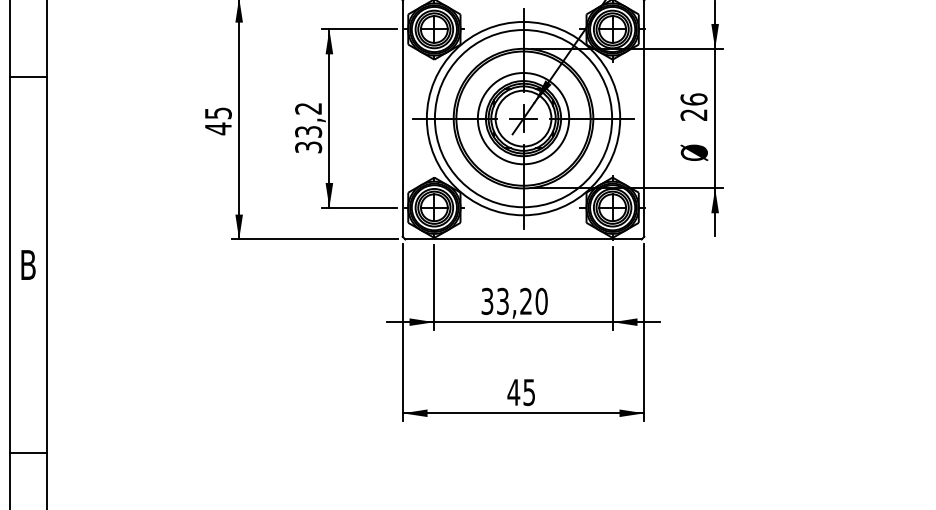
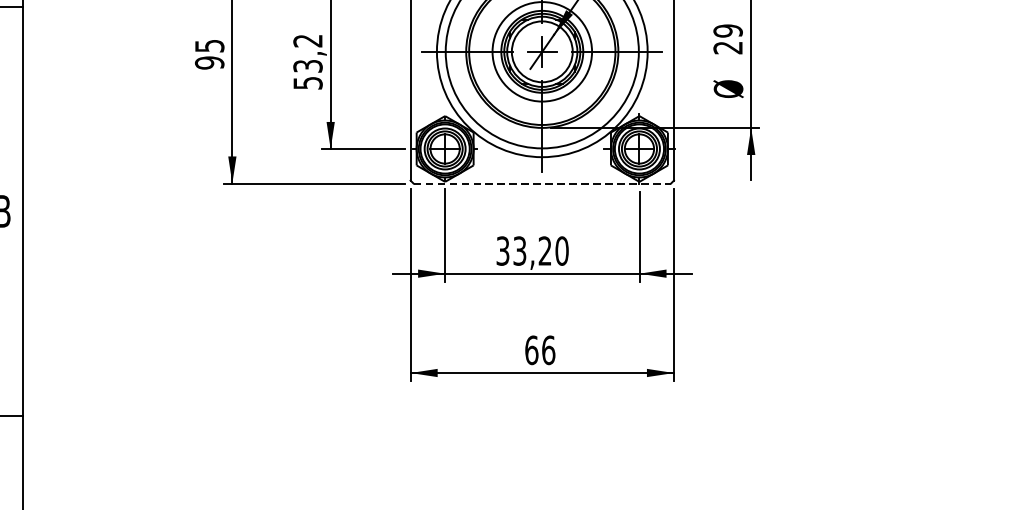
text: (693, 99) -> (727, 30), 26 -> 29
text: (217, 128) -> (208, 62), 45 -> 95
text: (308, 146) -> (307, 82), 33,2 -> 53,2
line: (524, 239) -> (543, 183), solid -> dashed
text: (521, 392) -> (540, 350), 45 -> 66

